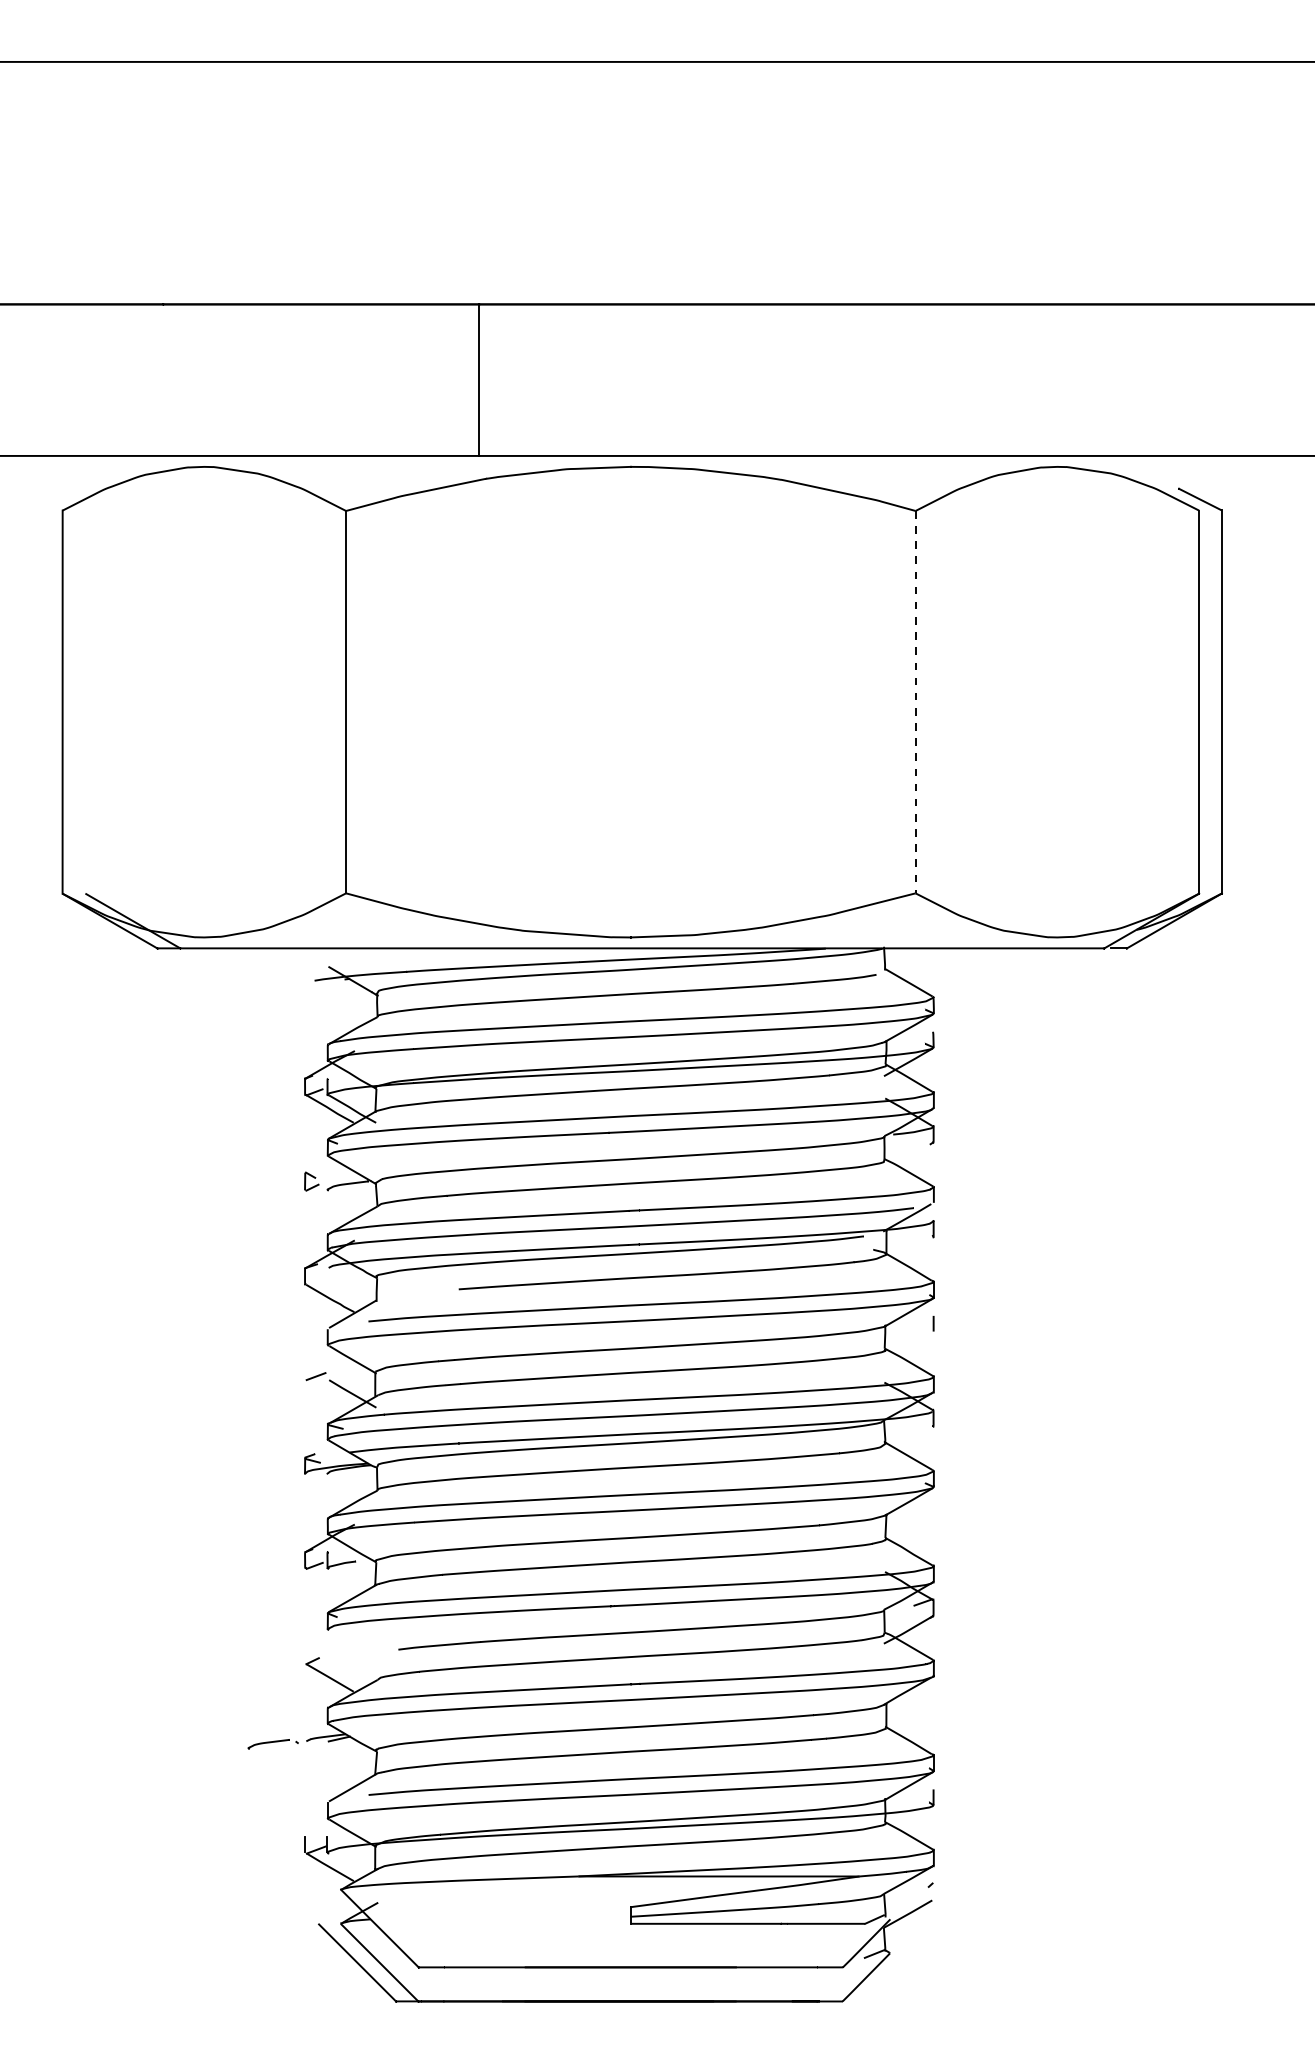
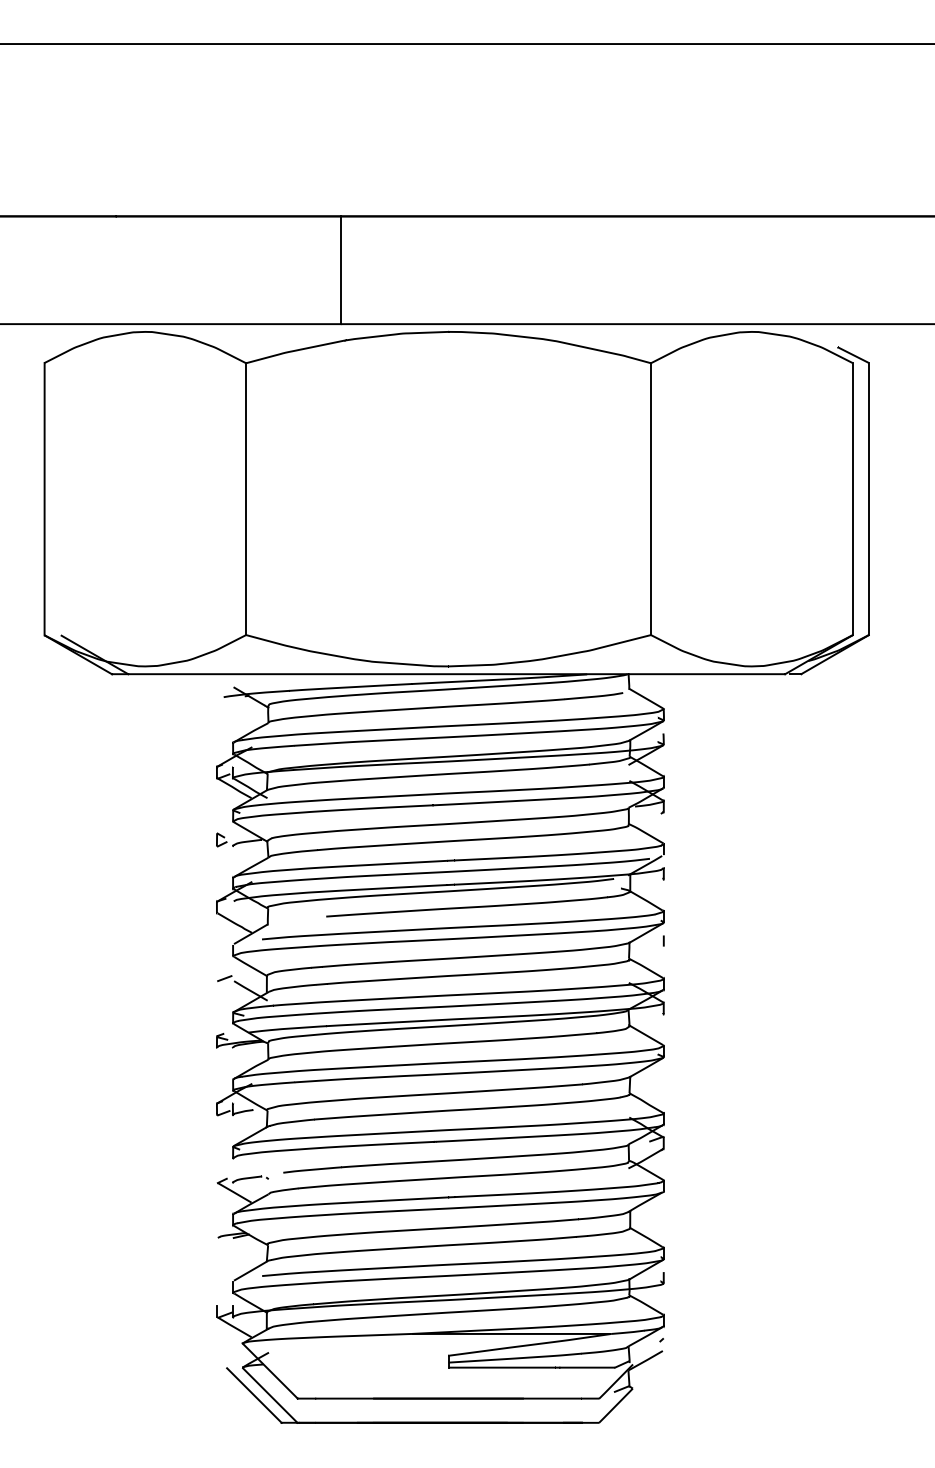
line: (915, 702) -> (650, 499), dashed -> solid
part: (272, 1744) -> (249, 1179), moved

